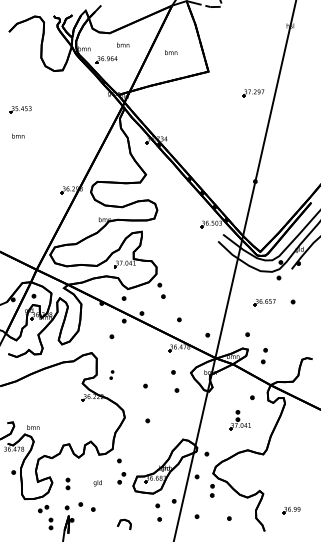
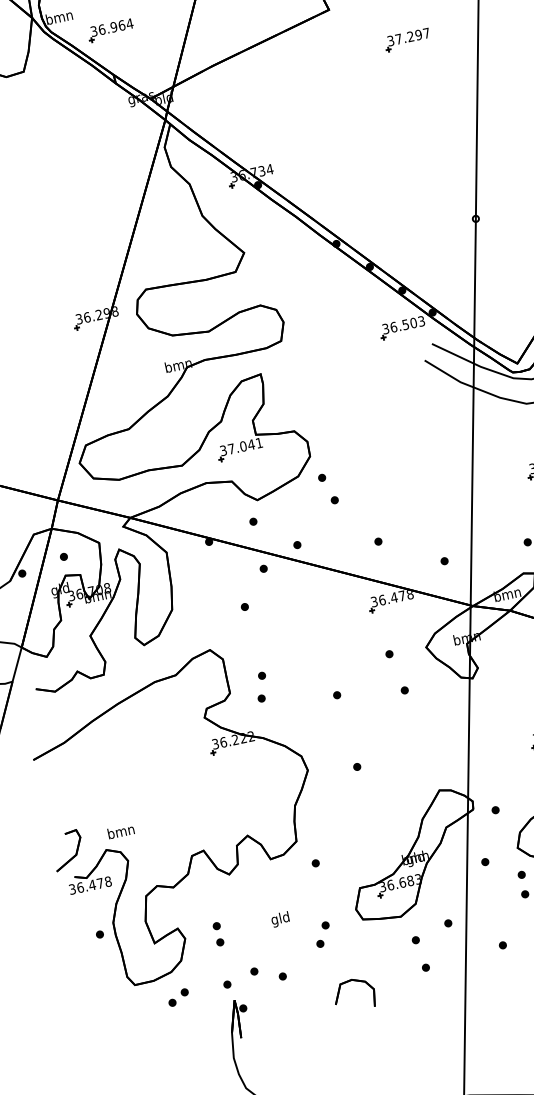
part: (253, 93) -> (407, 40), moved
part: (111, 374) -> (260, 686), size x1.67
part: (121, 478) -> (322, 935), moved
part: (50, 523) -> (199, 1024), removed
part: (124, 524) -> (354, 993), size x1.43

